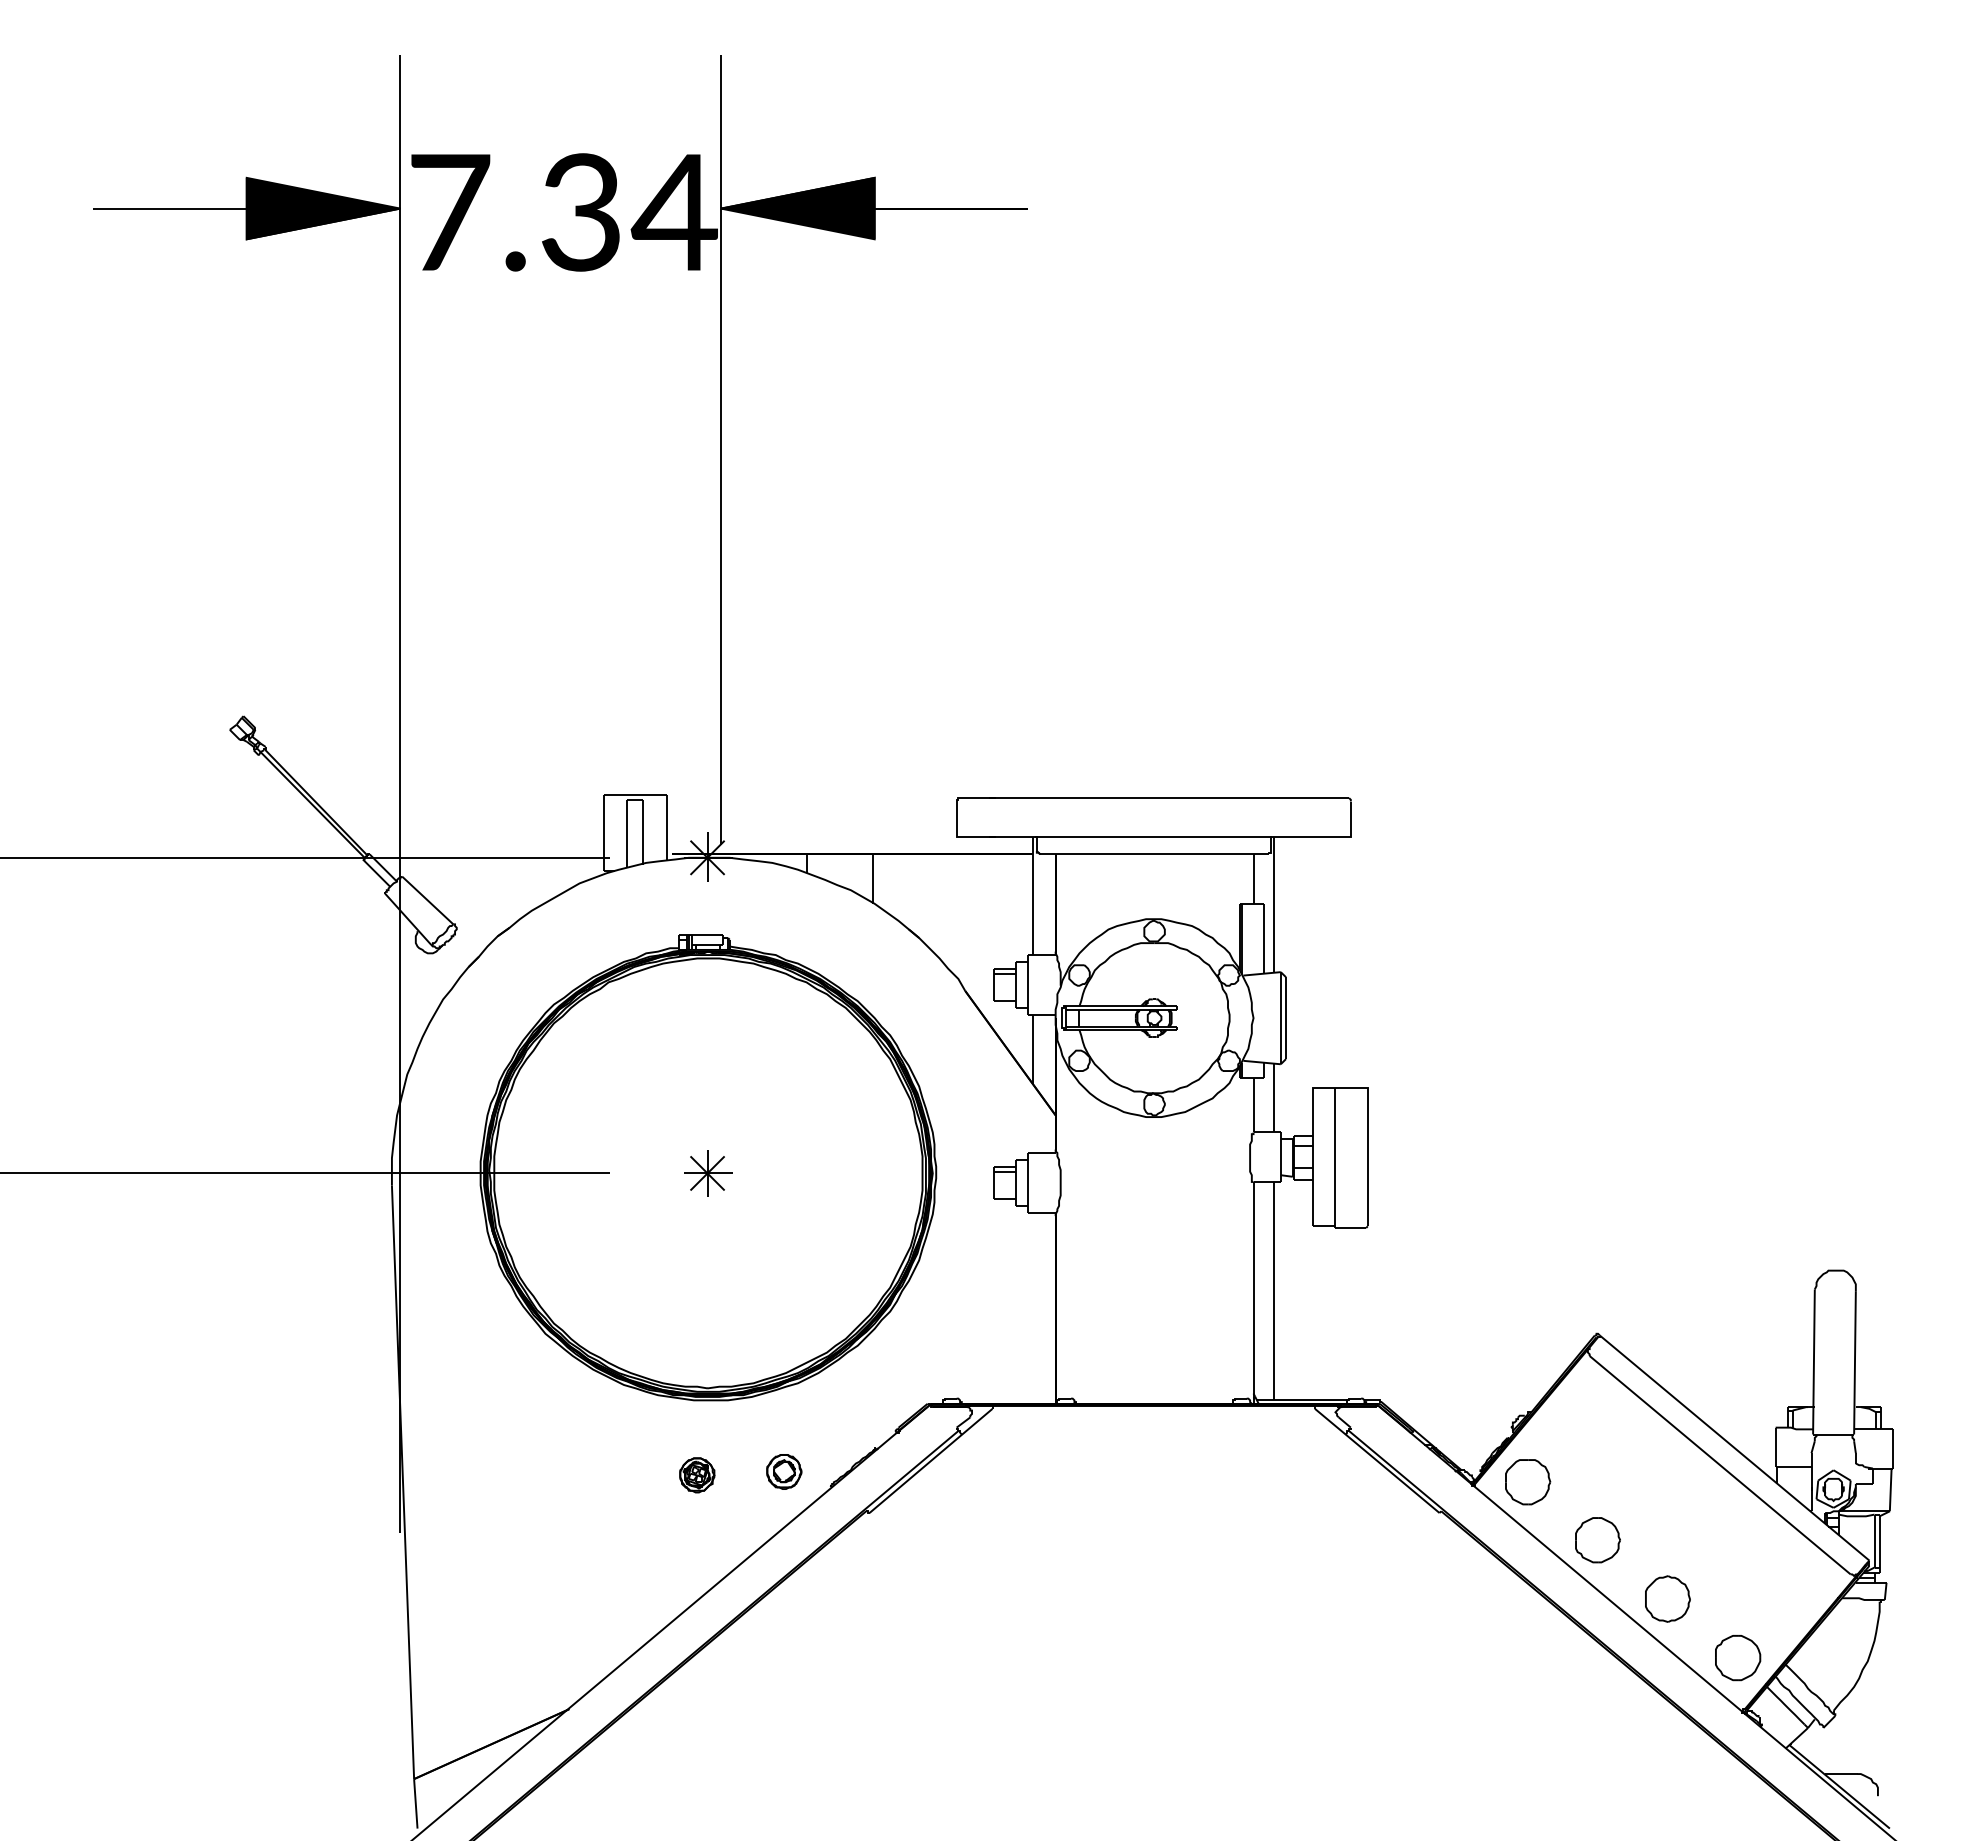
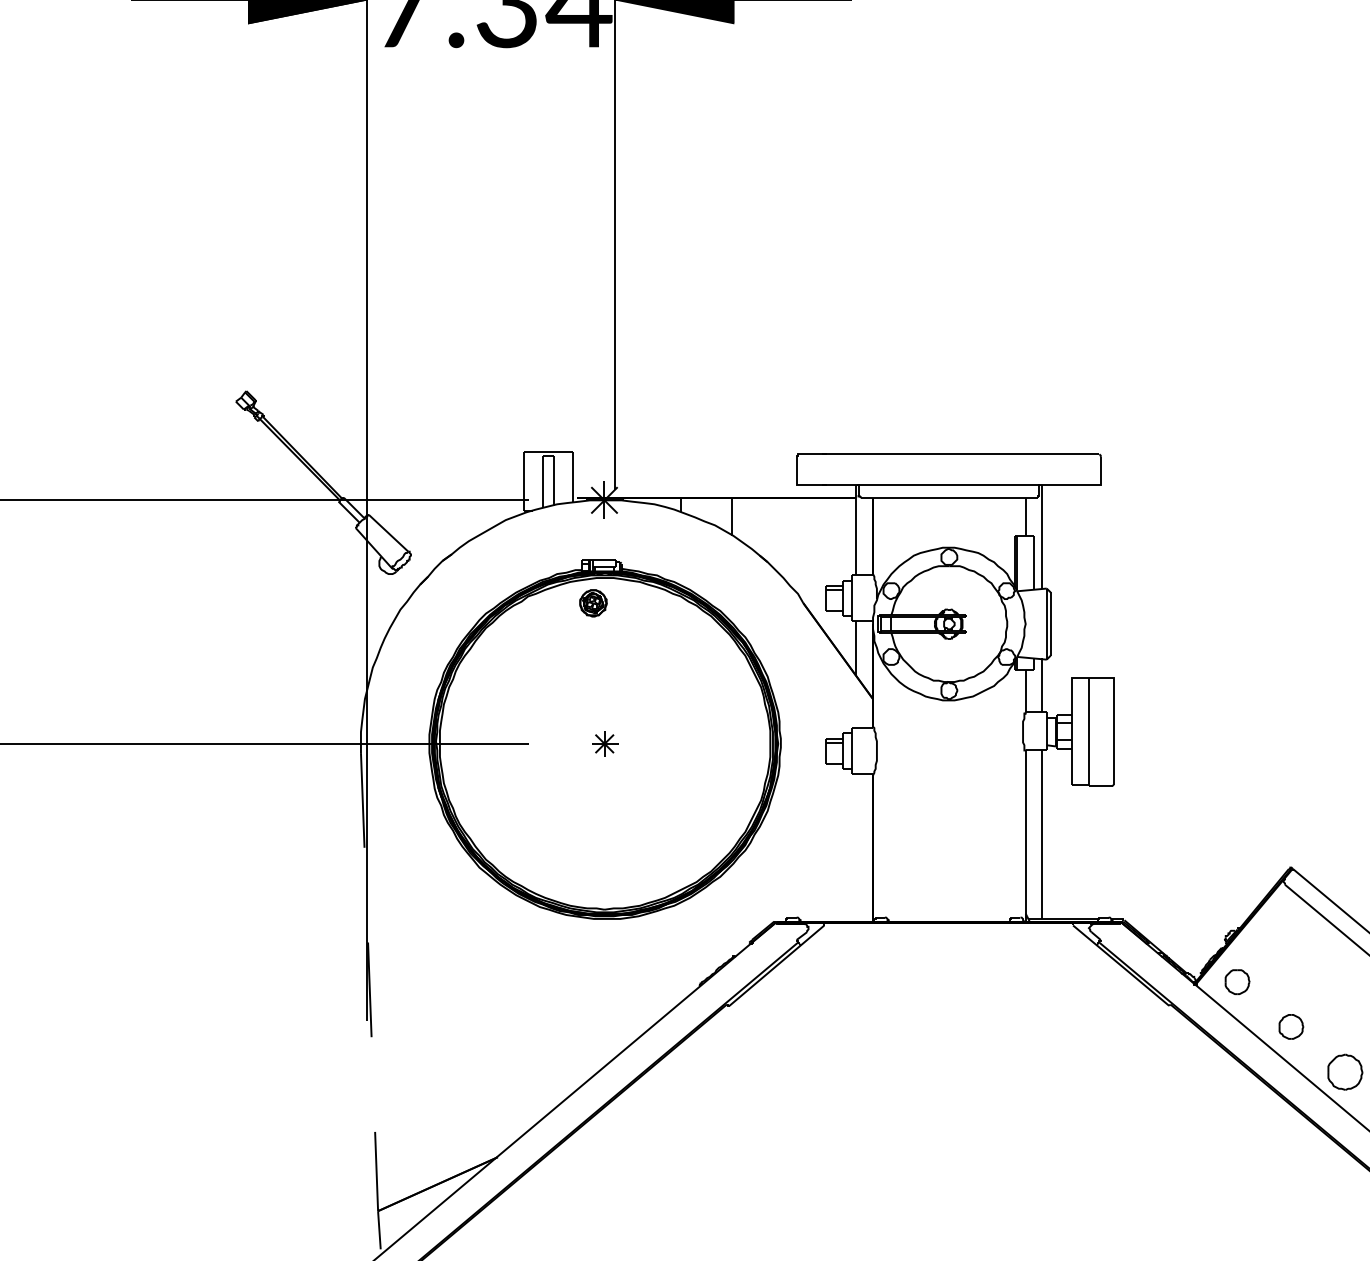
part: (708, 1173) -> (605, 743), size x0.7
part: (784, 1471) -> (663, 973), removed
part: (697, 1475) -> (593, 603), moved
line: (403, 1482) -> (369, 982), solid -> dashed
part: (1528, 1482) -> (1237, 982), size x0.7
part: (1597, 1540) -> (1291, 1027), size x0.7

